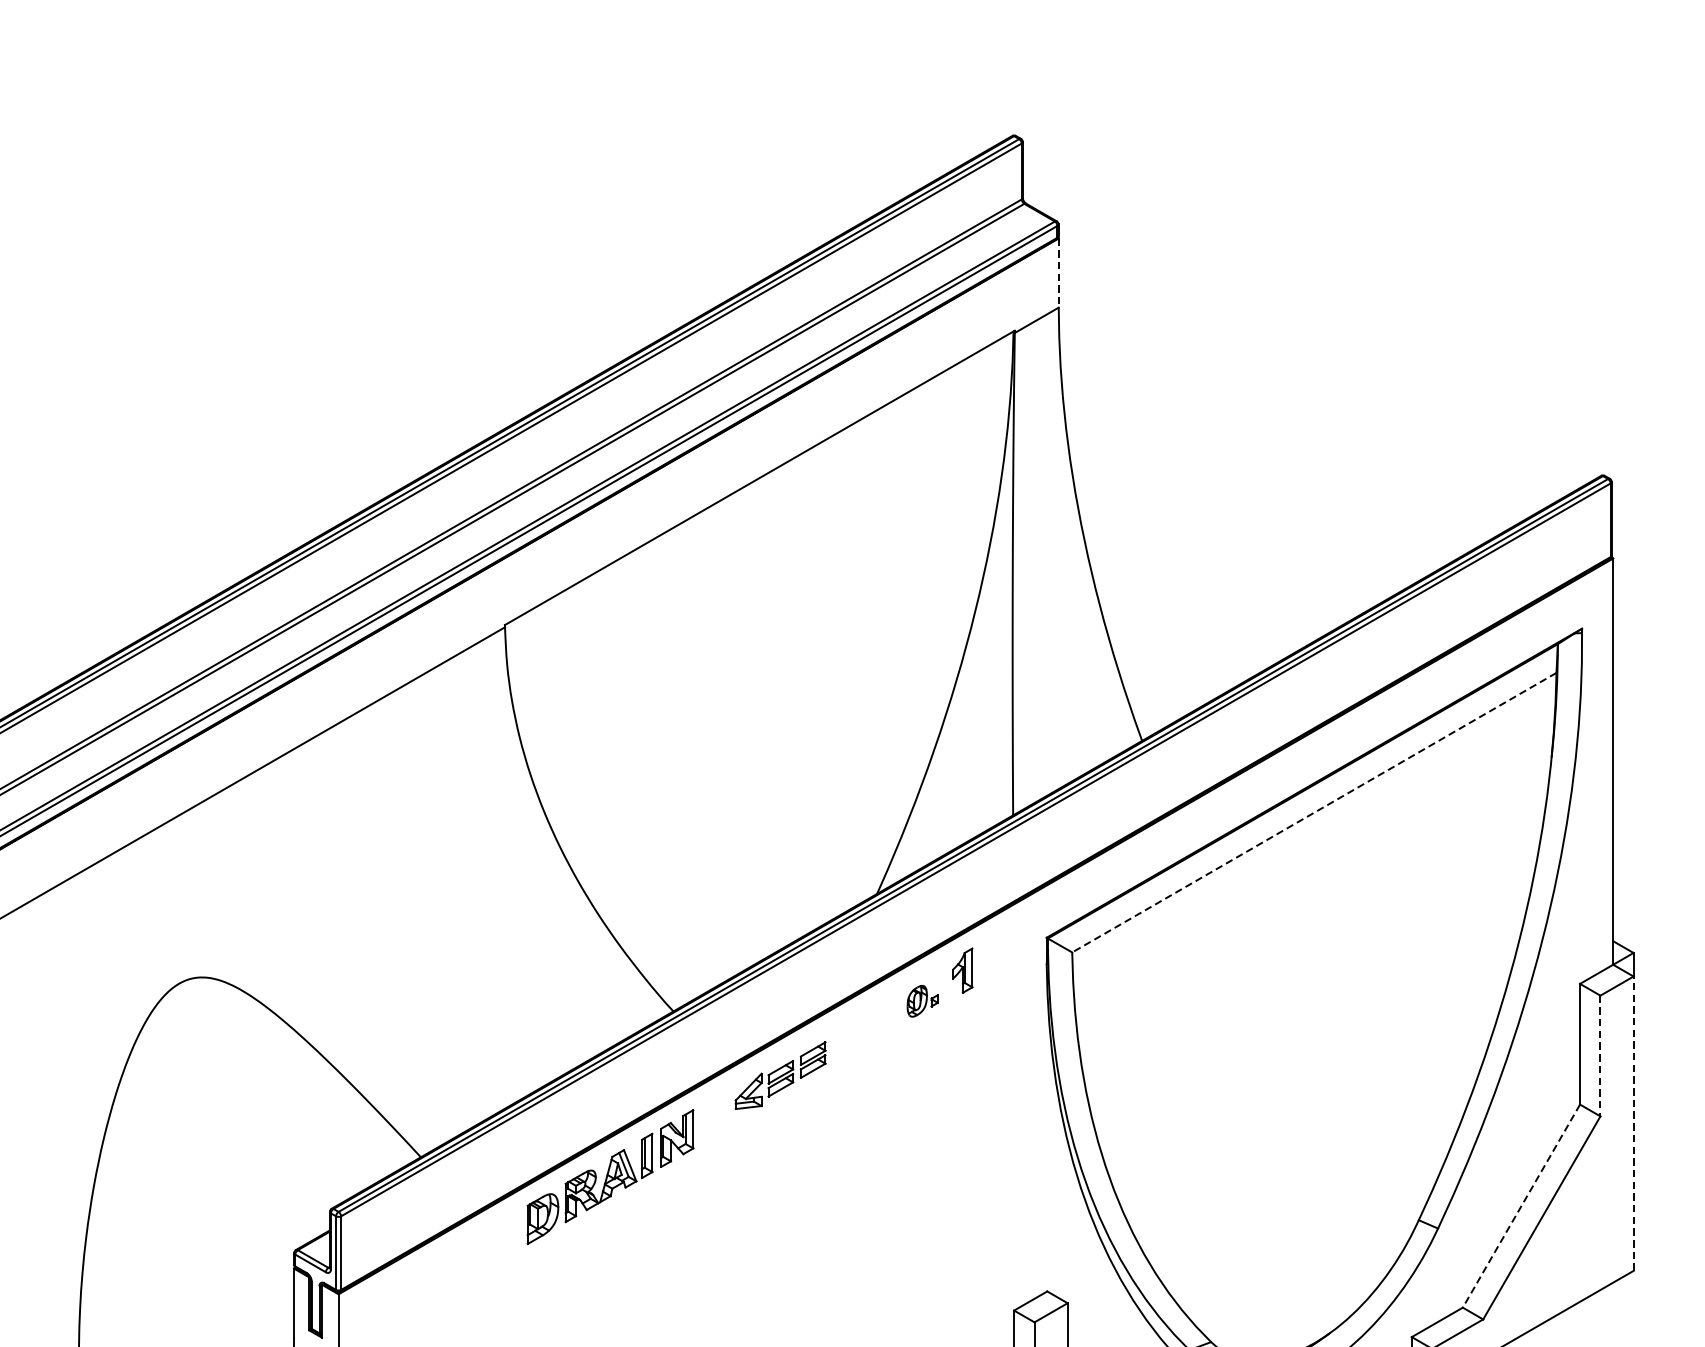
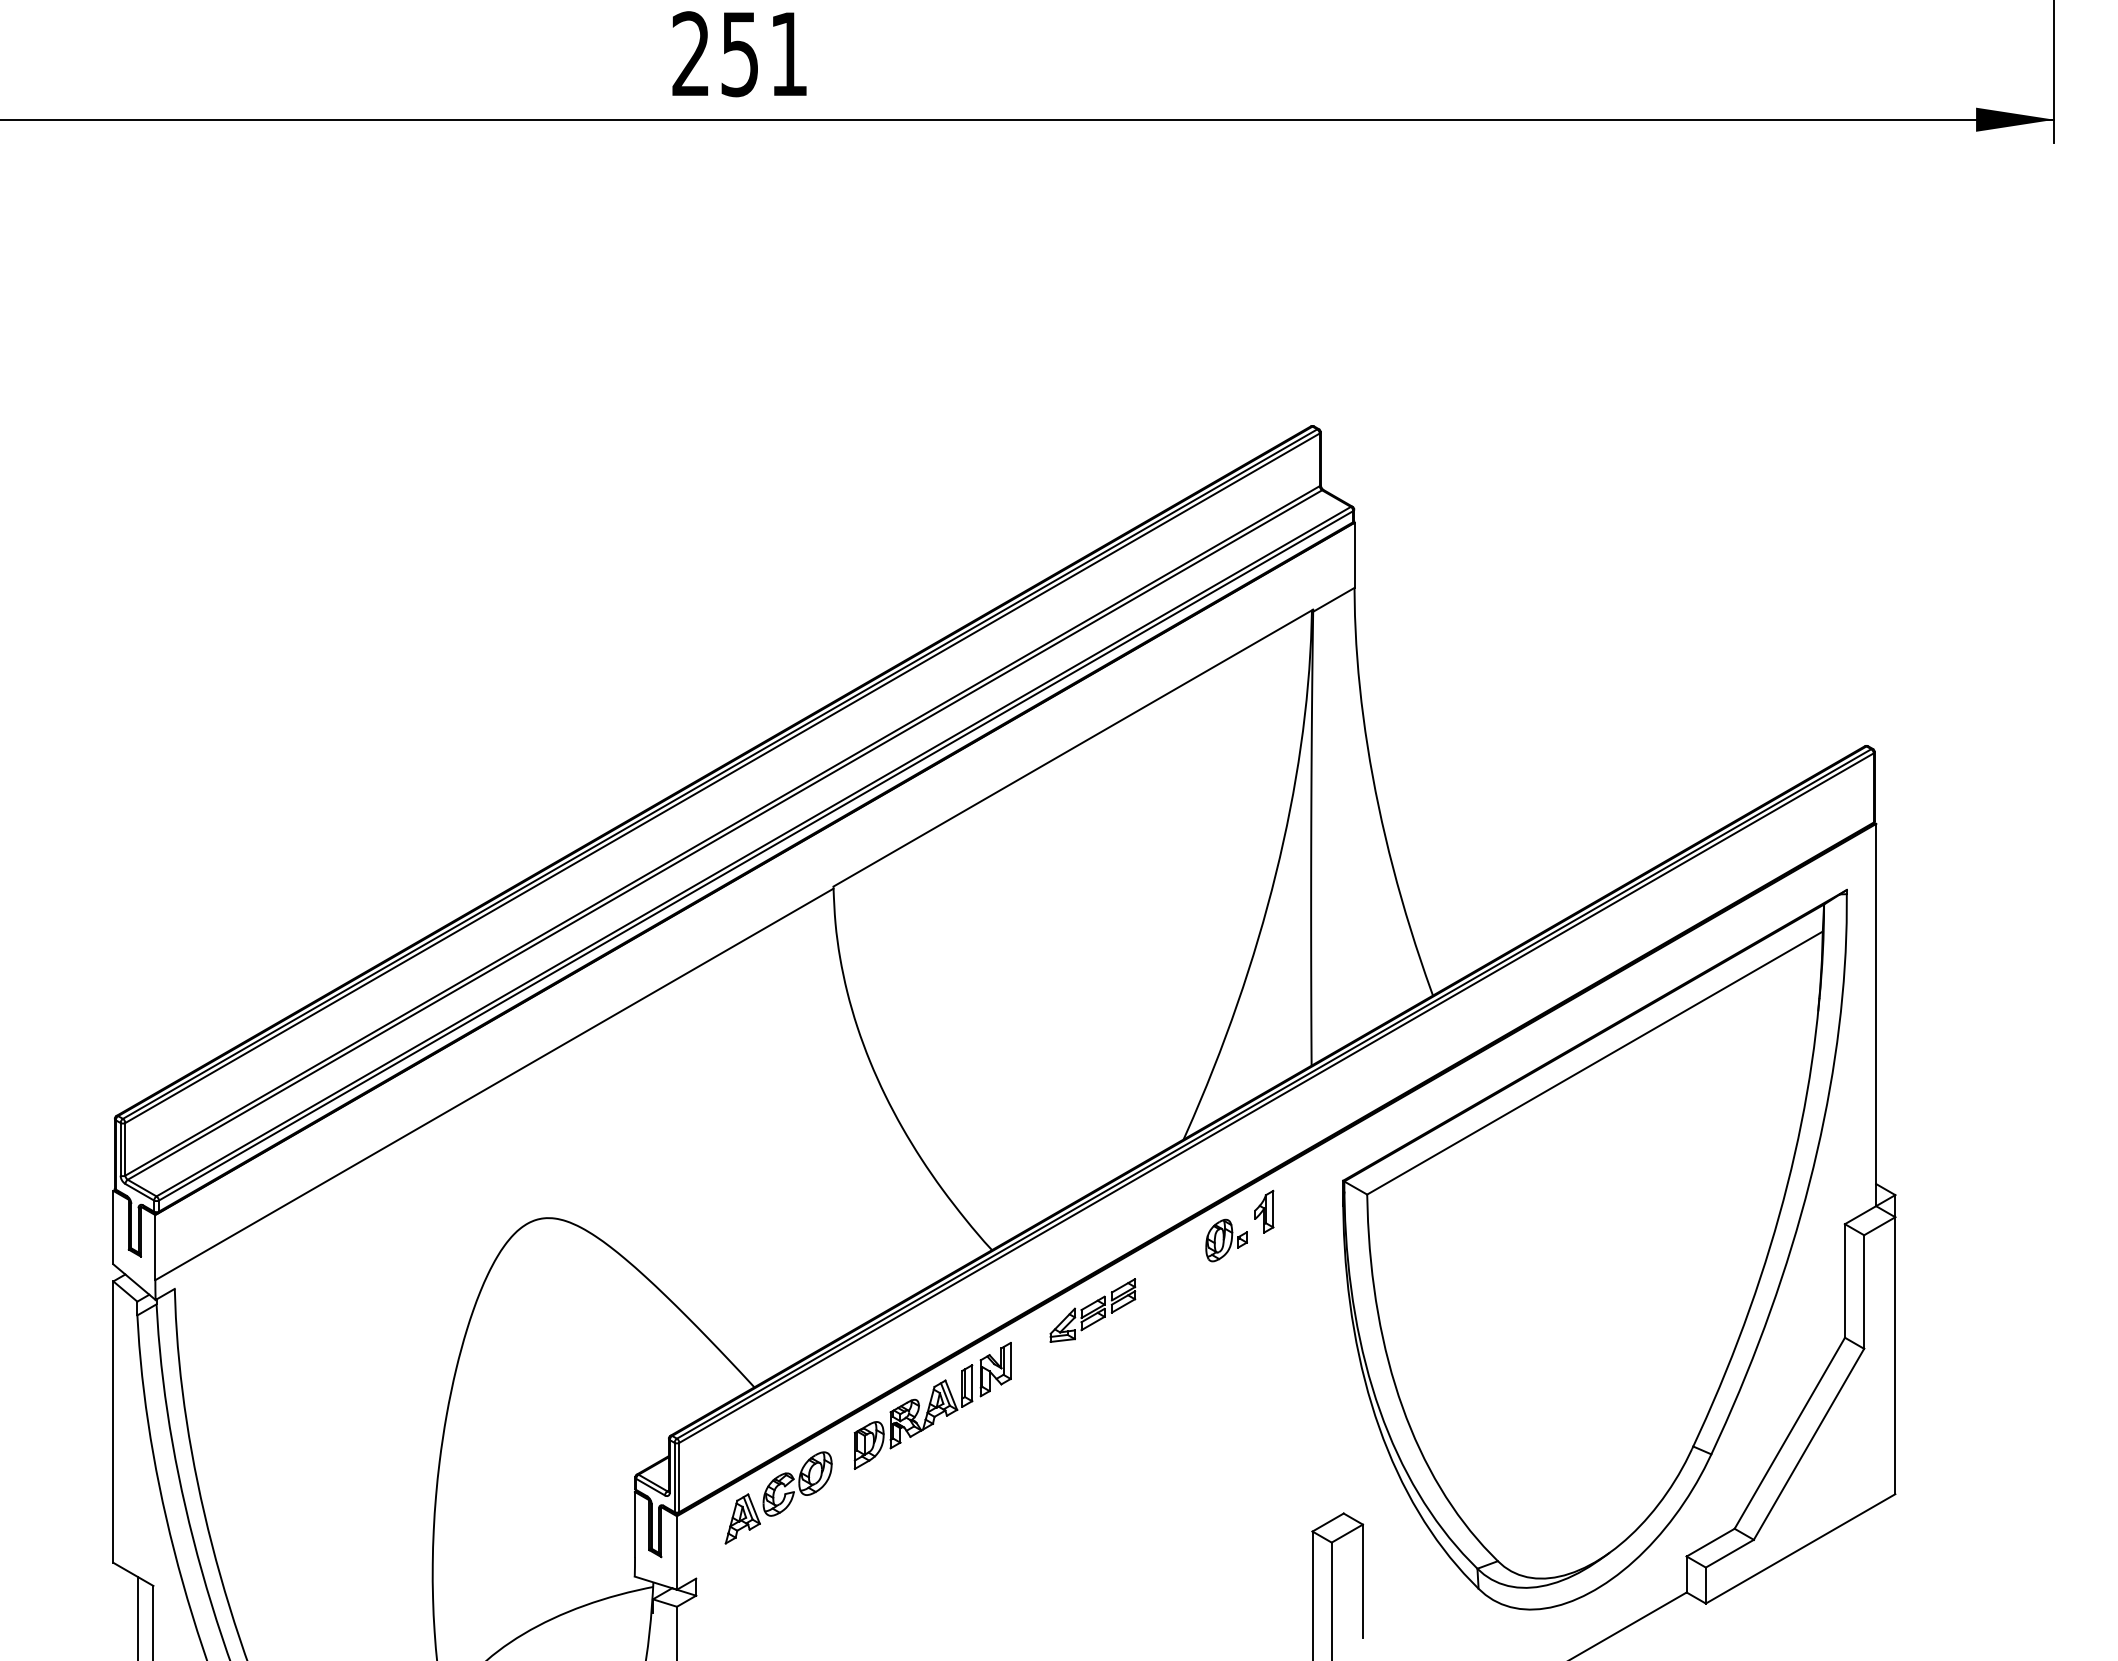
line: (1058, 273) -> (1354, 555), dashed -> solid
line: (1313, 813) -> (1594, 1063), dashed -> solid
part: (922, 1001) -> (1226, 1240), size x1.43
line: (1600, 1056) -> (1864, 1292), dashed -> solid
line: (1633, 1123) -> (1895, 1355), dashed -> solid
line: (1521, 1206) -> (1789, 1433), dashed -> solid
part: (446, 1274) -> (778, 1497), added

